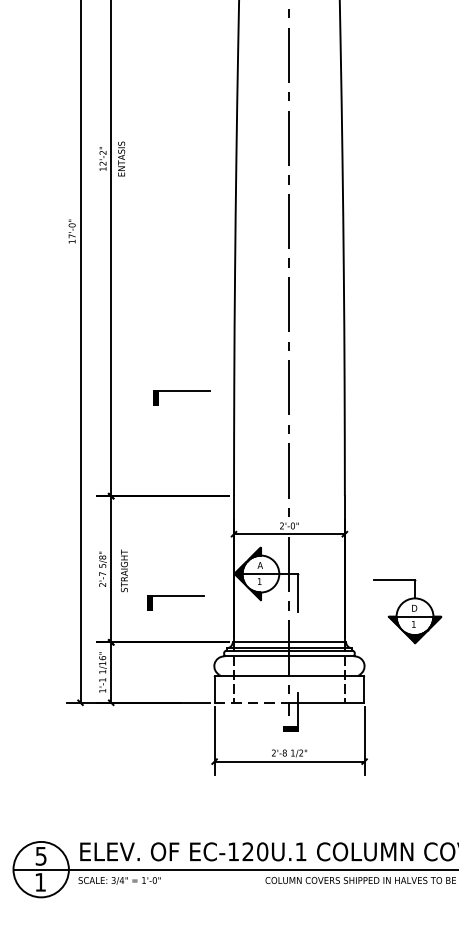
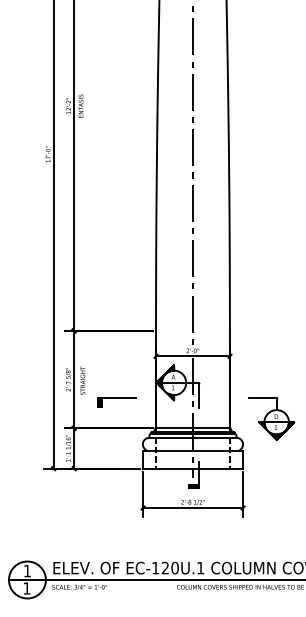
part: (180, 398) -> (120, 265), removed
part: (407, 612) -> (271, 419), moved
line: (252, 702) -> (168, 468), dashed -> solid
text: (39, 856) -> (26, 571), 5 -> 1

